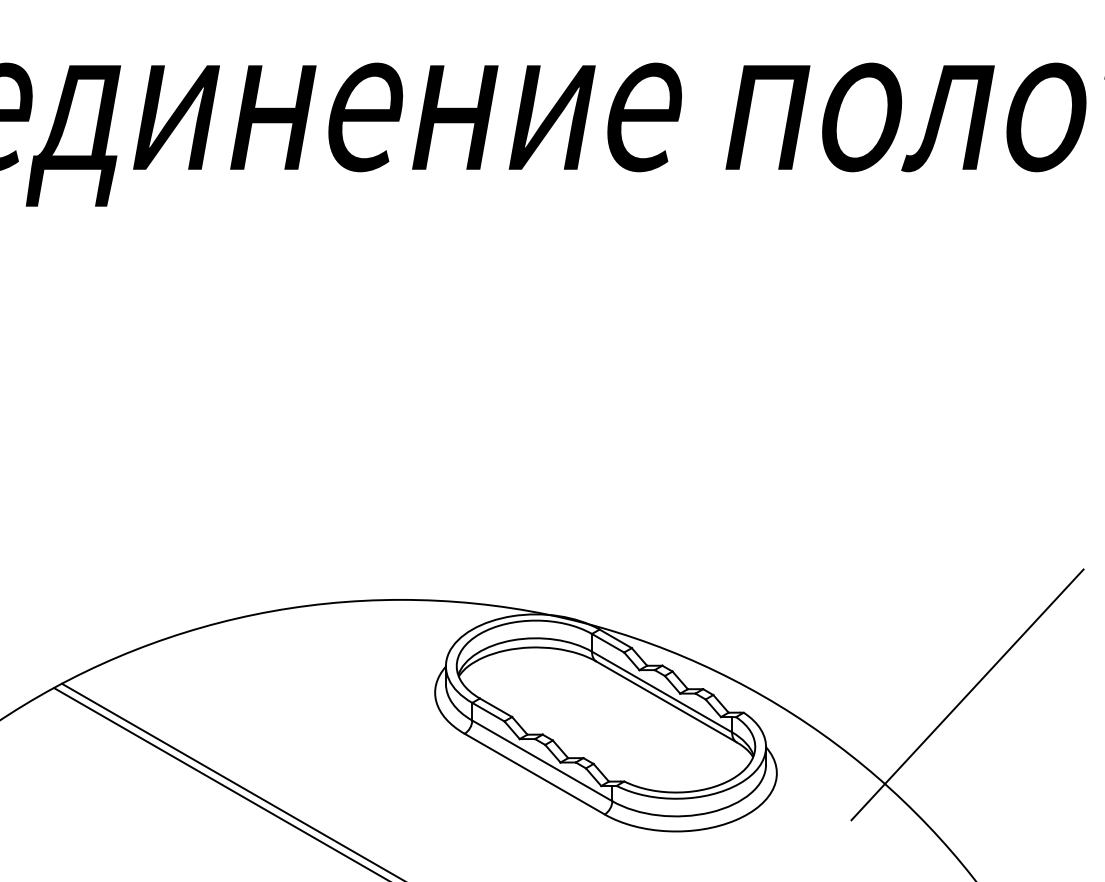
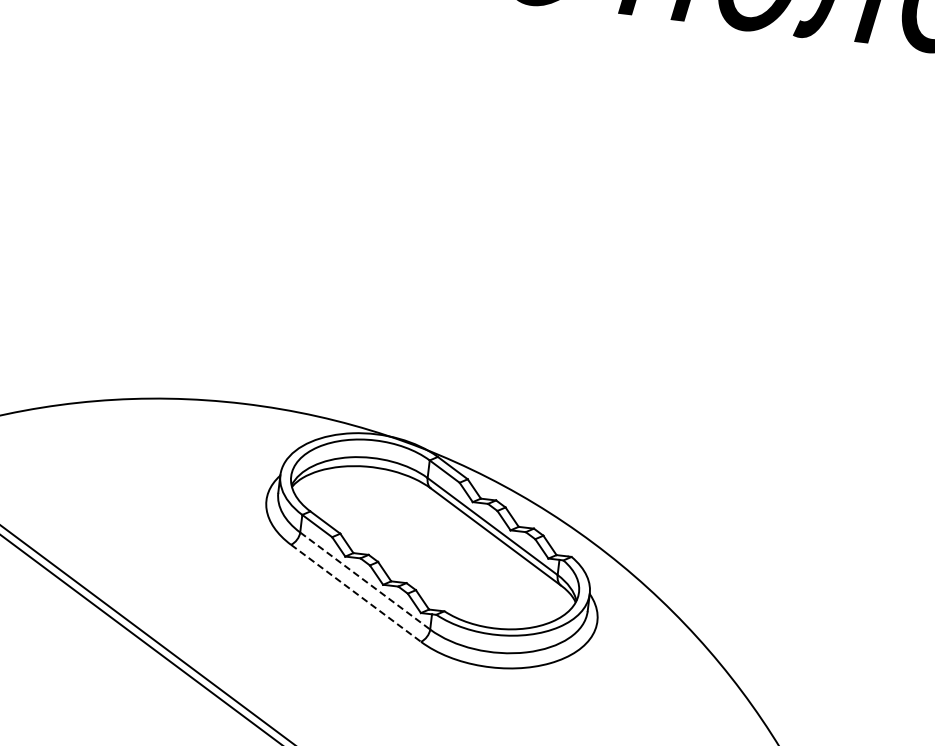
line: (967, 694) -> (796, 565), removed
line: (542, 760) -> (365, 580), solid -> dashed
line: (534, 774) -> (355, 593), solid -> dashed

